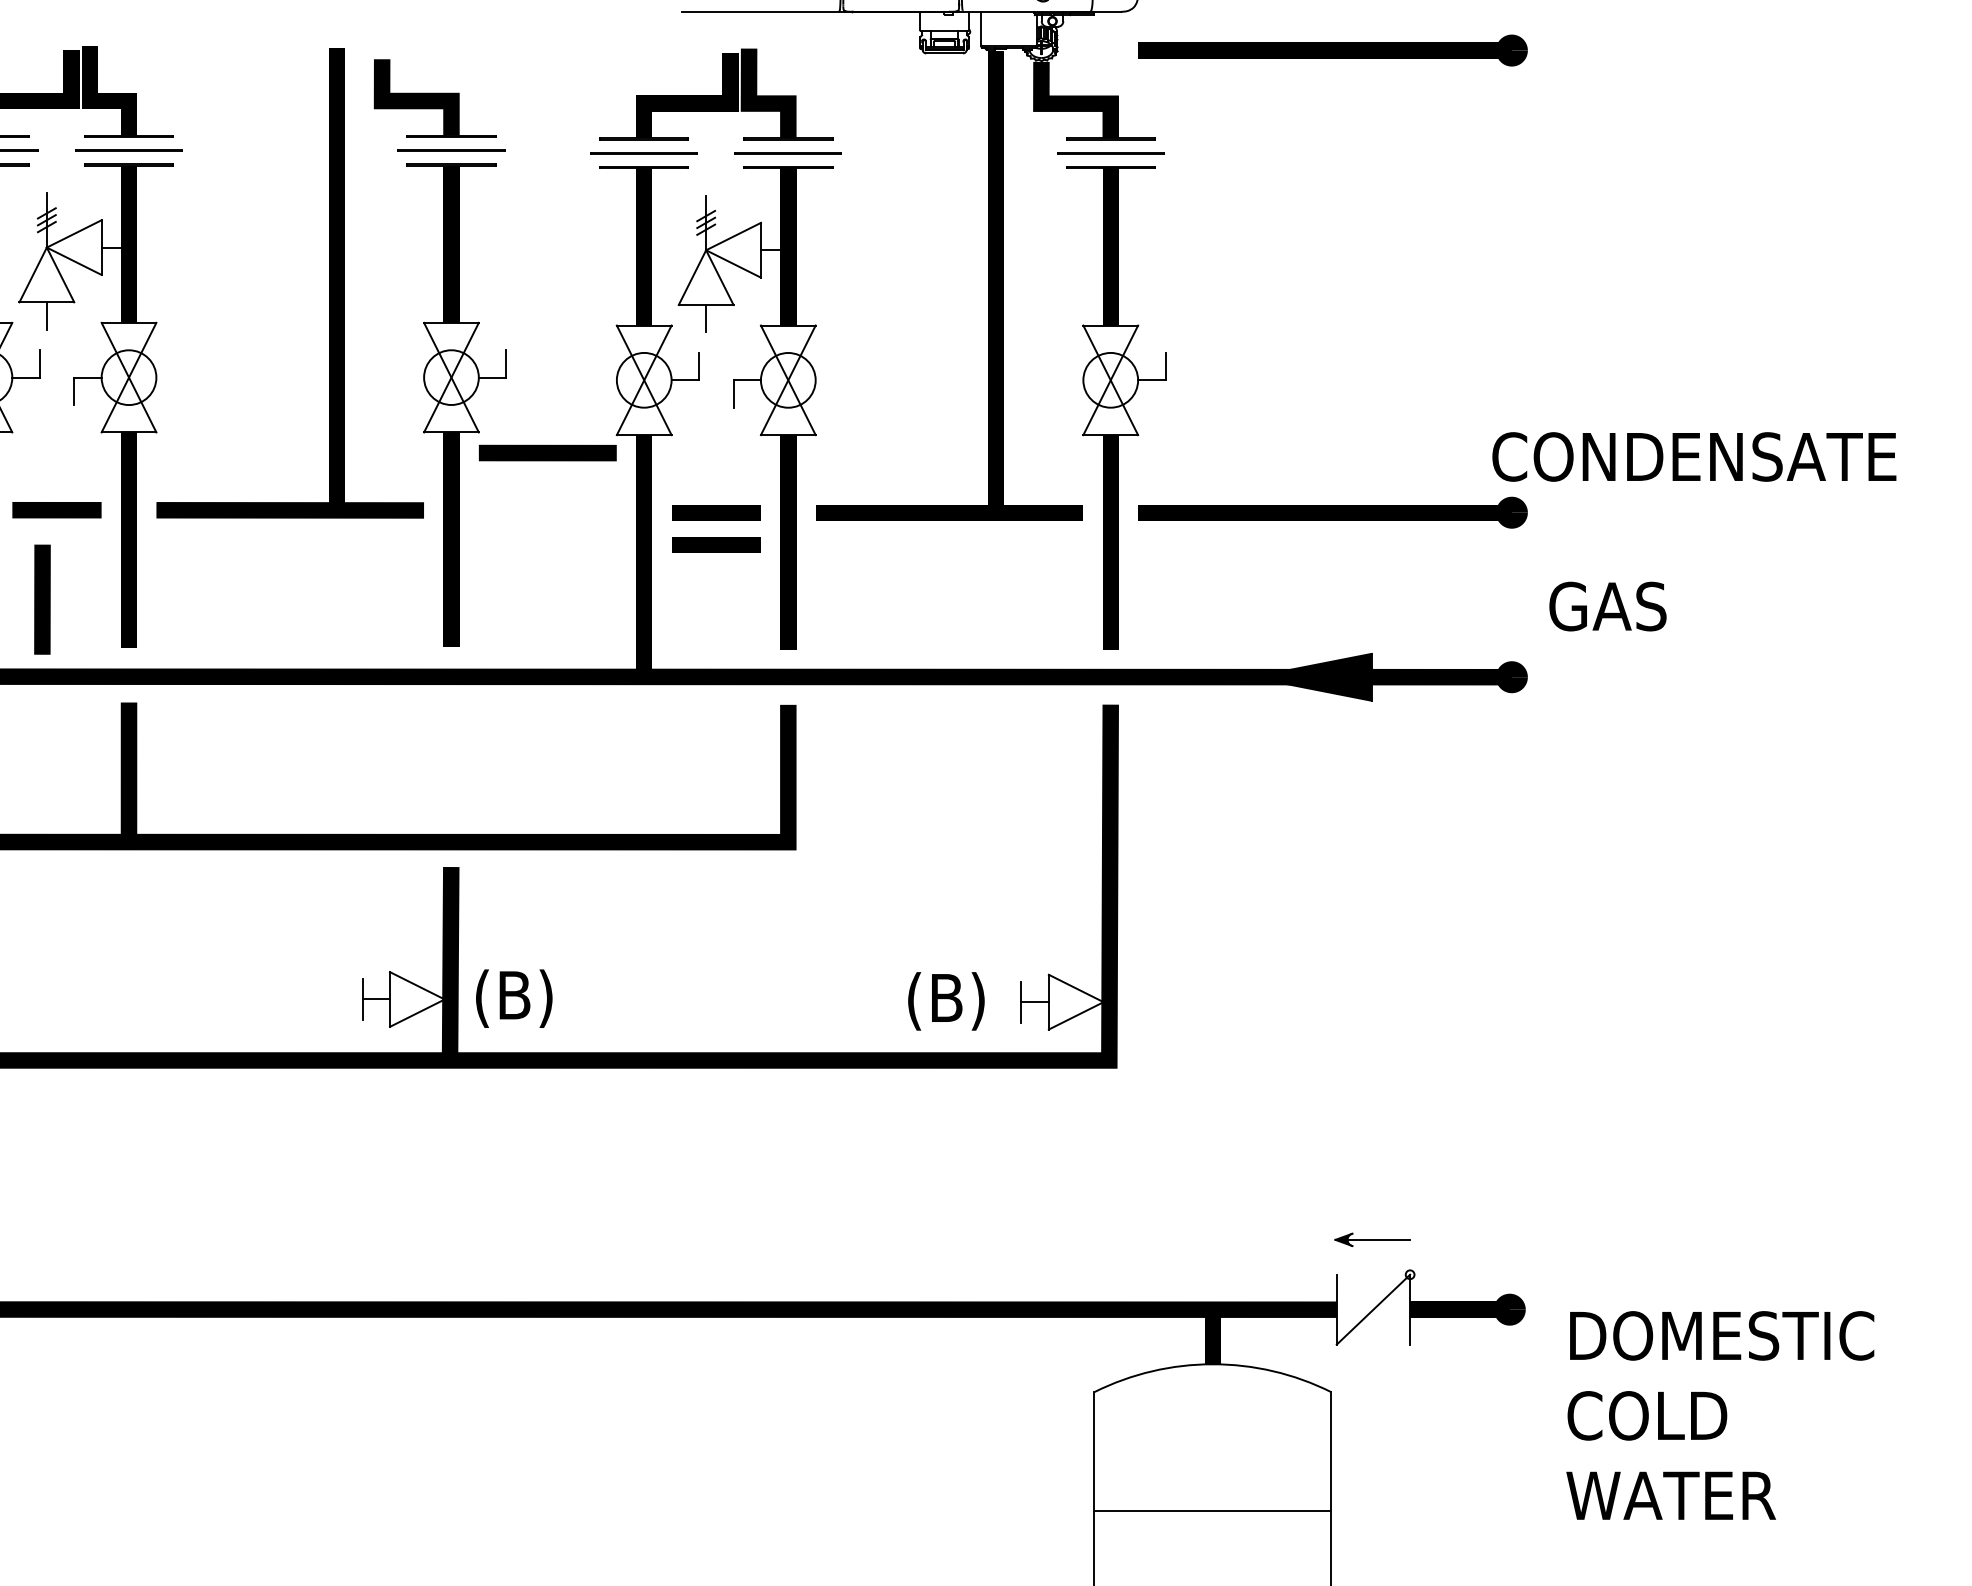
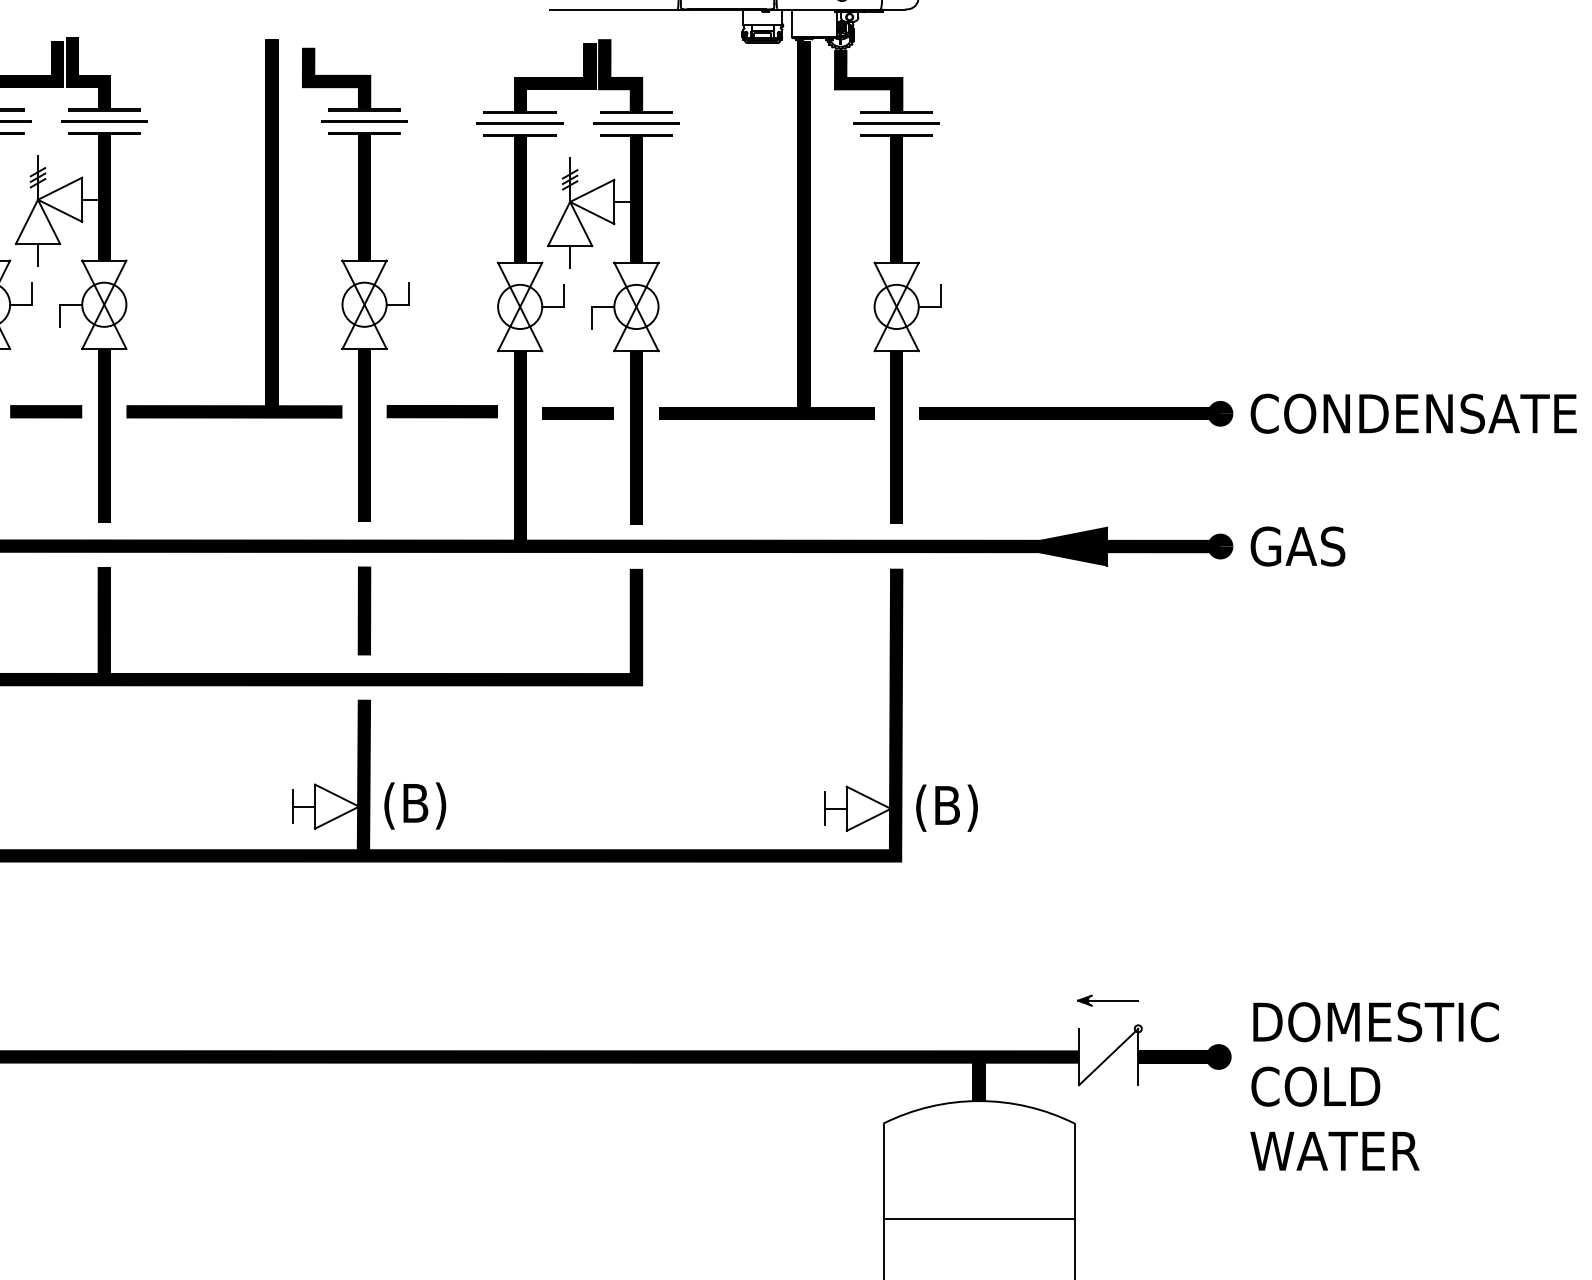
part: (1333, 50) -> (1076, 40), removed
line: (546, 452) -> (441, 411), moved
text: (1694, 456) -> (1413, 413), moved
line: (715, 544) -> (577, 439), removed
line: (42, 599) -> (364, 610), moved
text: (1607, 606) -> (1297, 546), moved
text: (945, 1000) -> (946, 807), moved
text: (1720, 1415) -> (1374, 1086), moved

